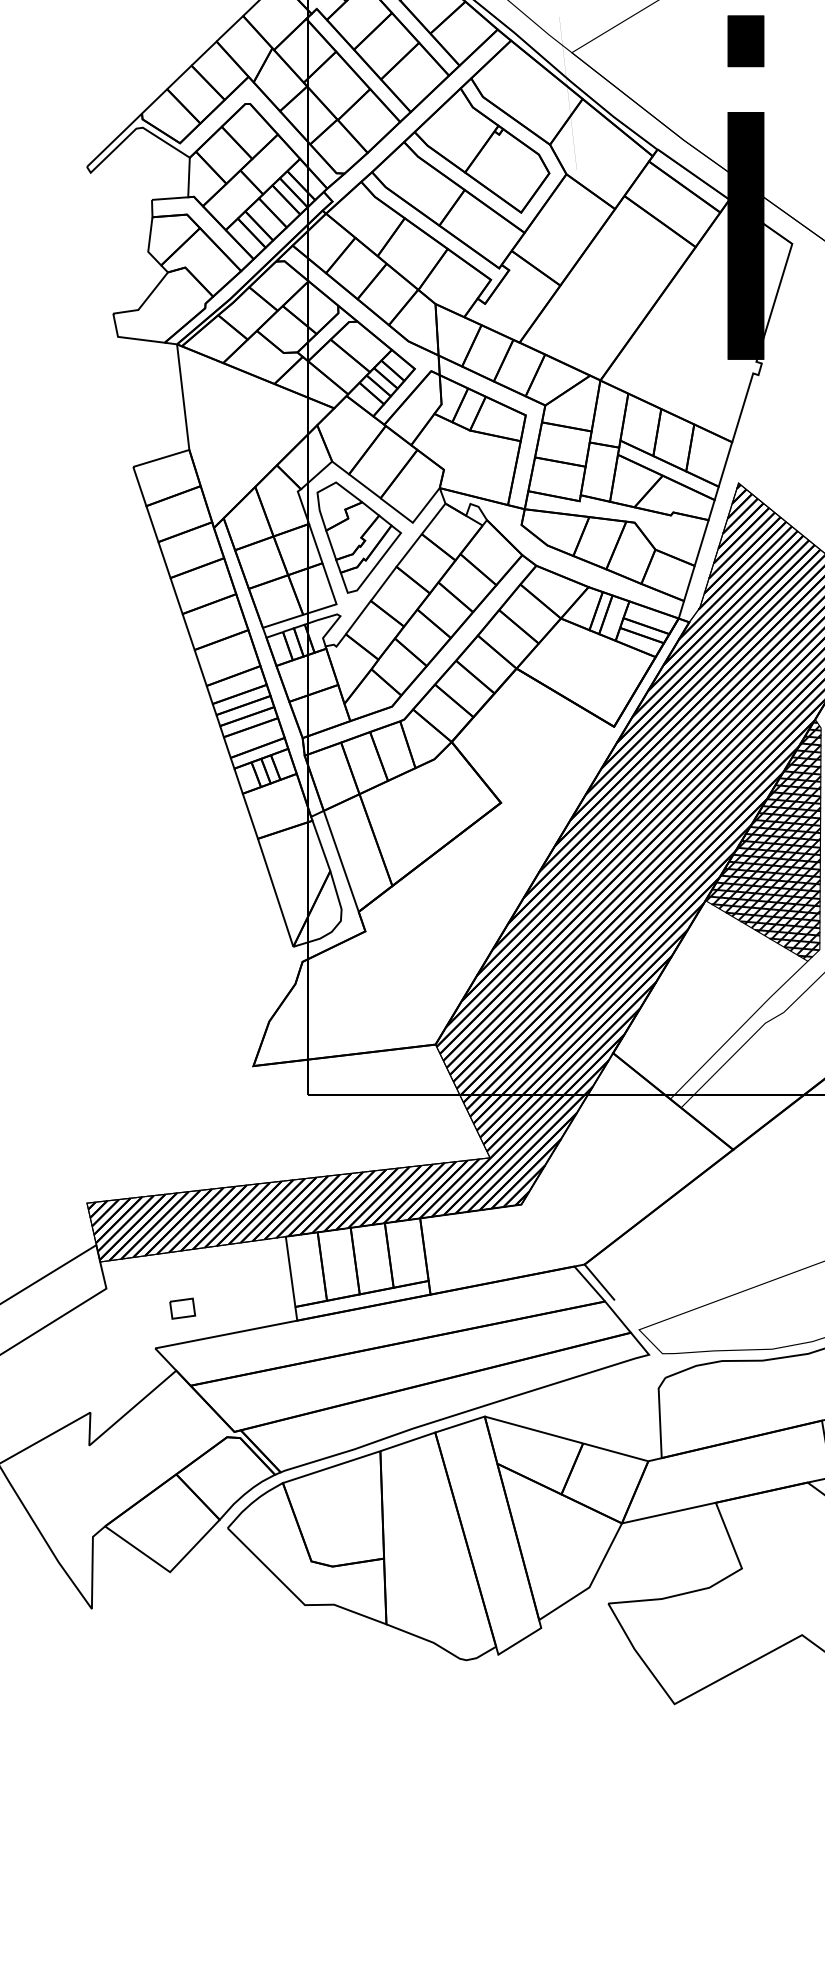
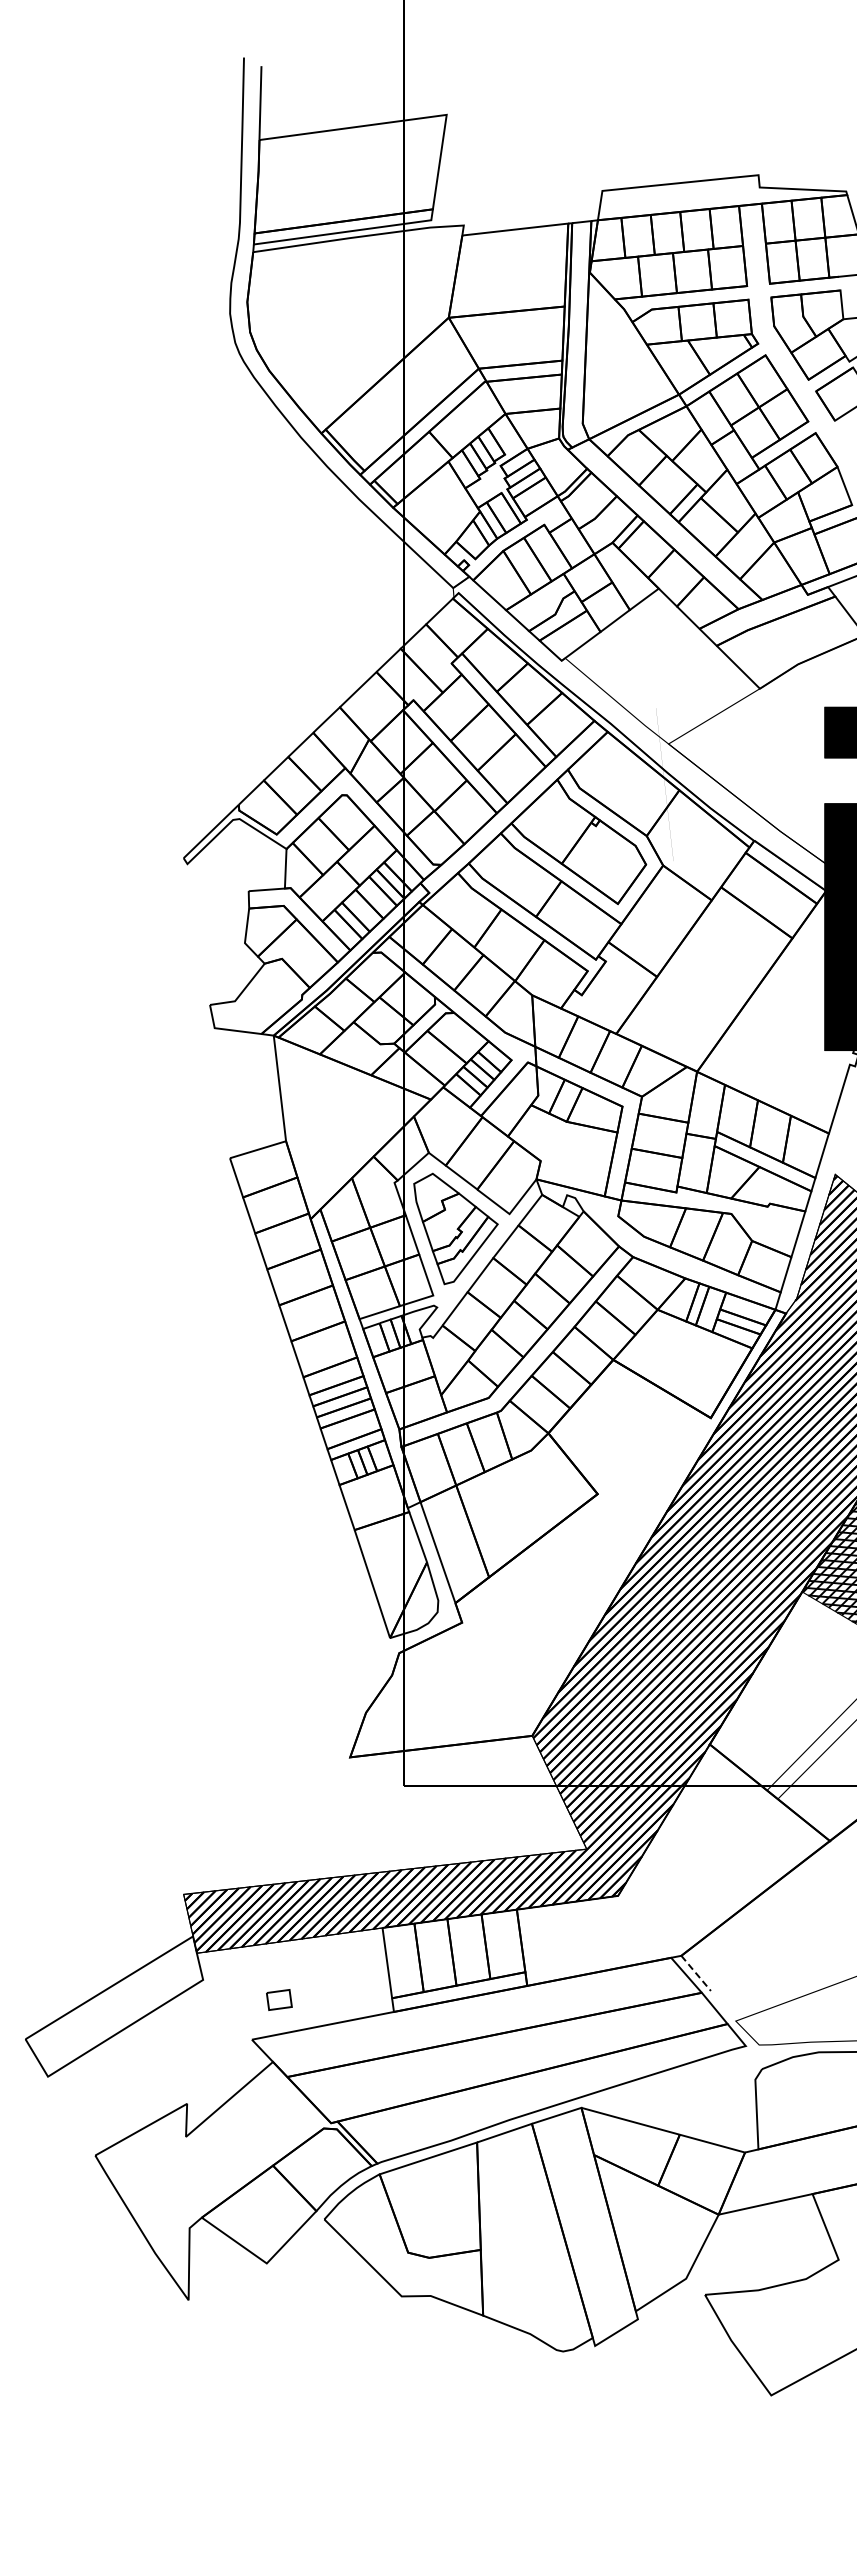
line: (599, 1282) -> (696, 1973), solid -> dashed

